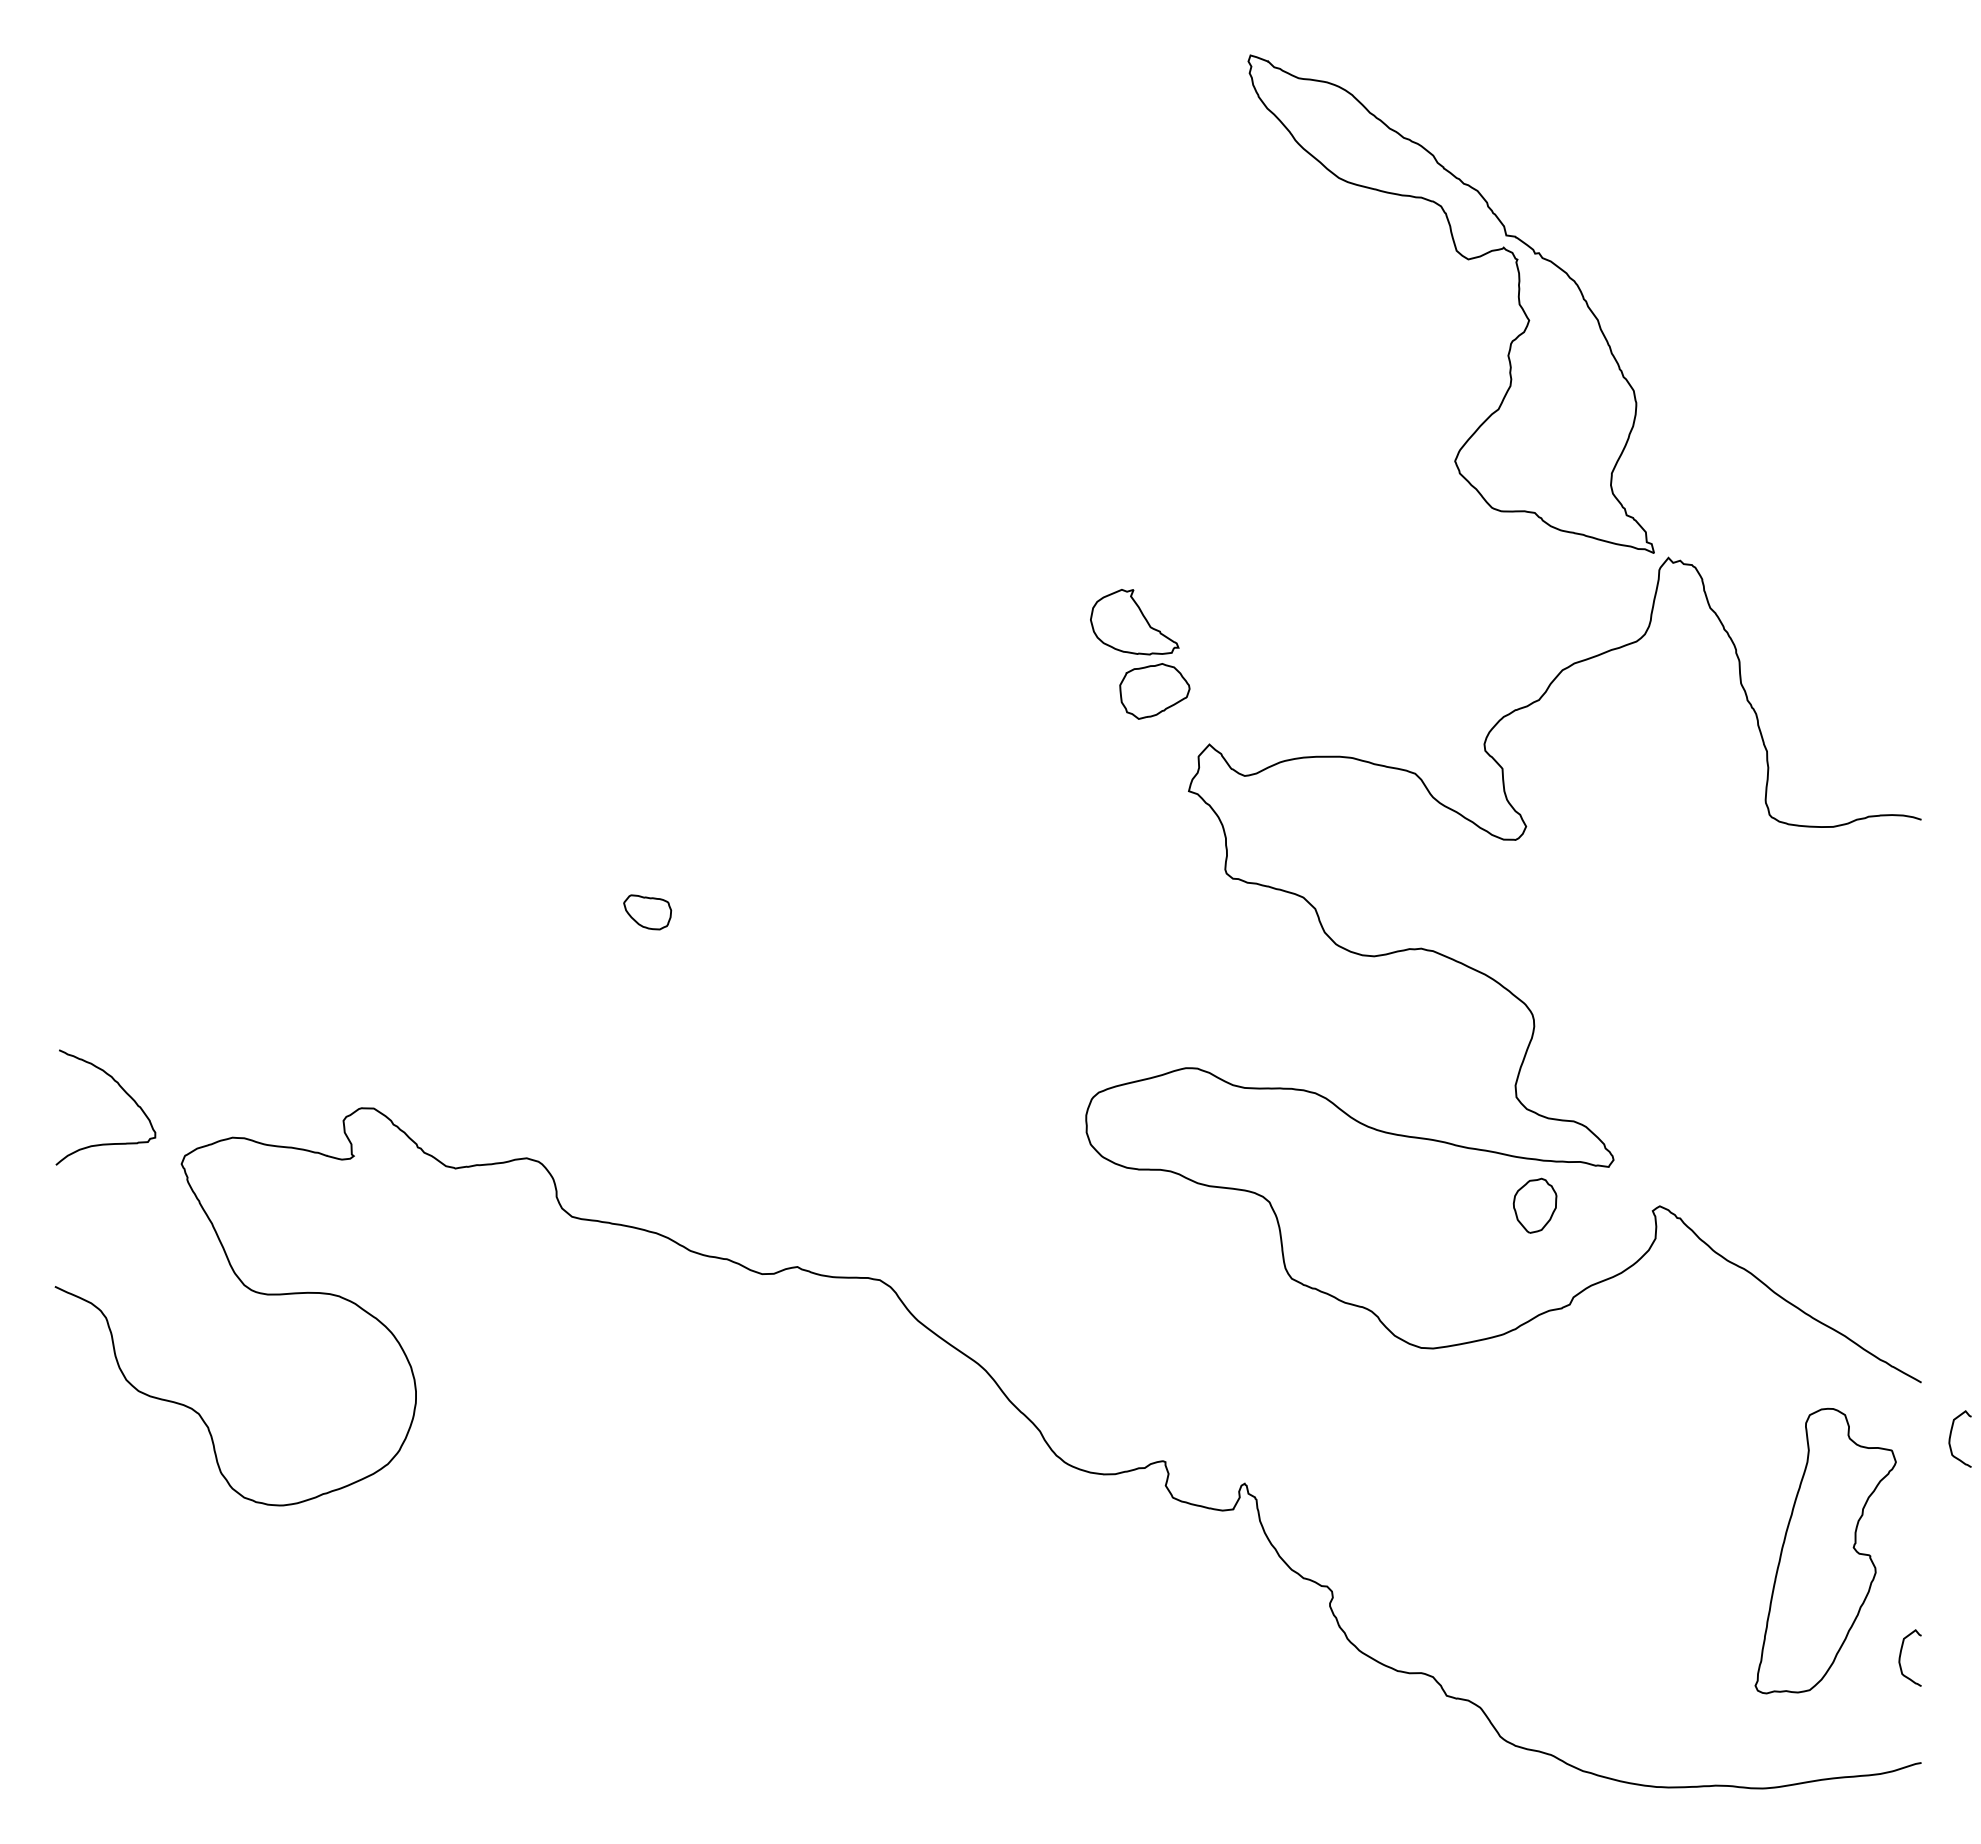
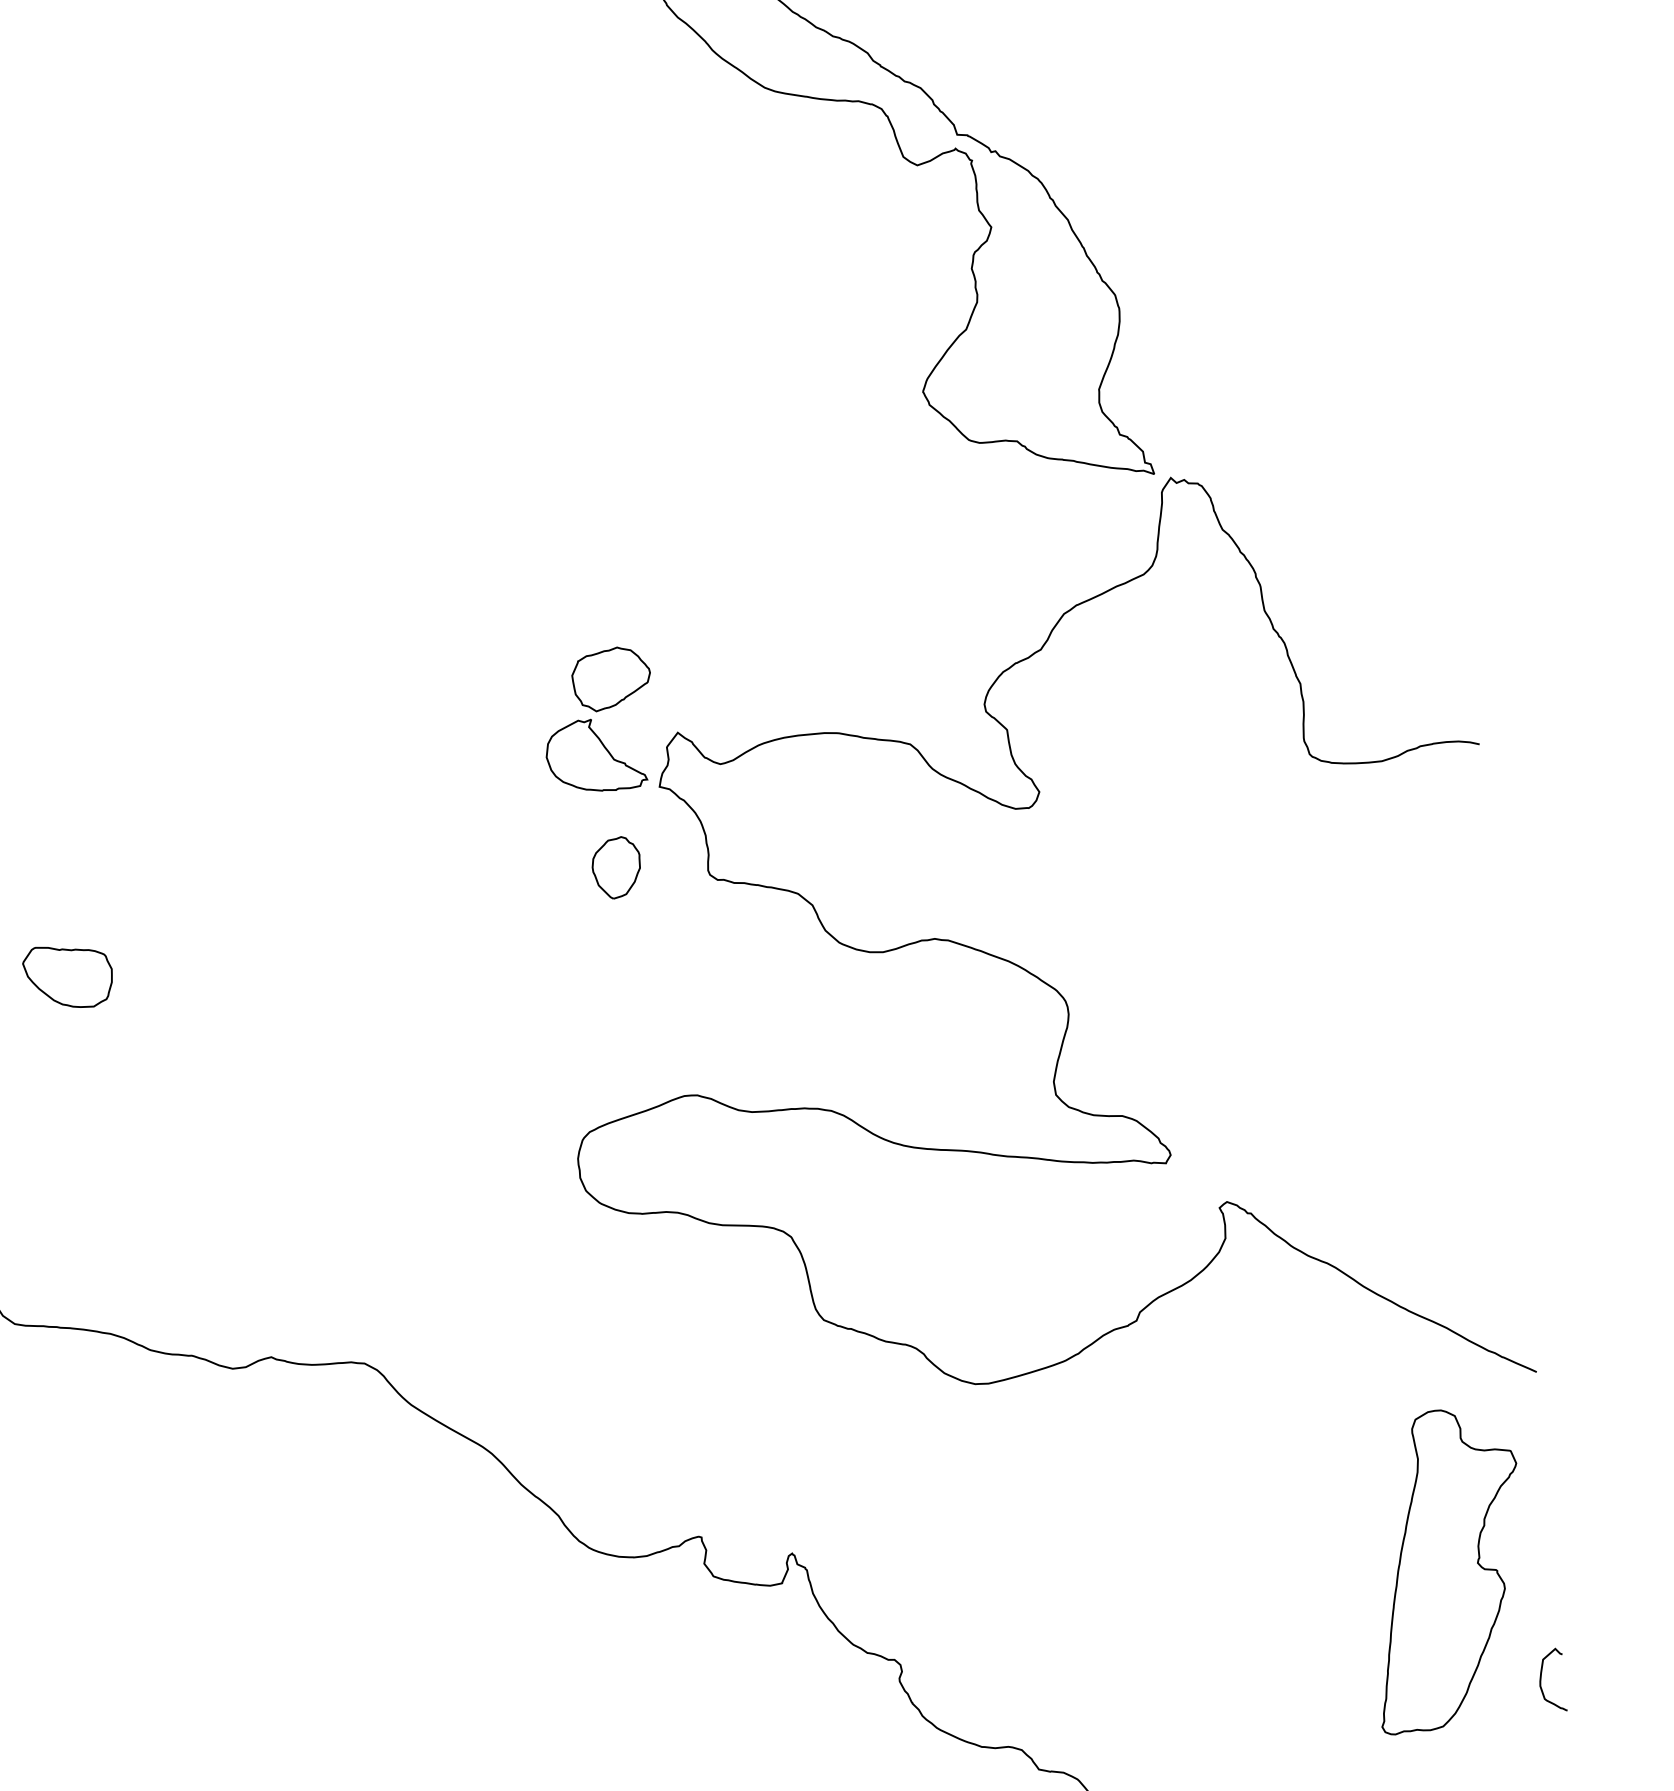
part: (1134, 622) -> (595, 755), moved
part: (647, 912) -> (68, 977), size x1.67
part: (1534, 1205) -> (615, 867), moved
curve: (1951, 1436) -> (1575, 1429), removed

